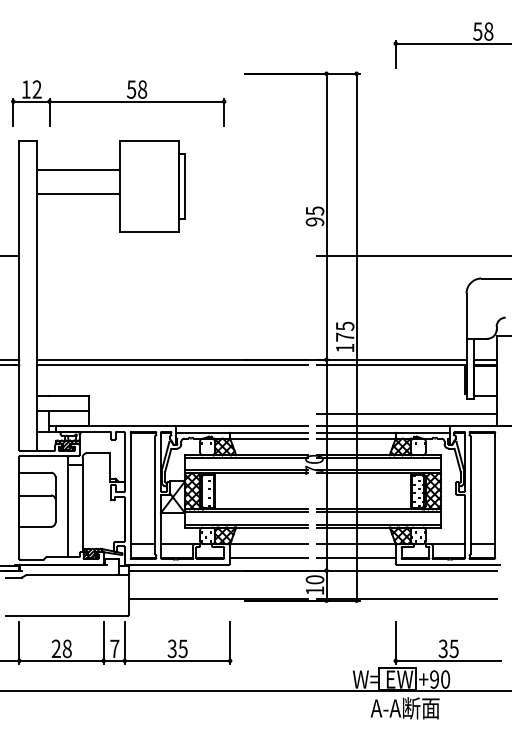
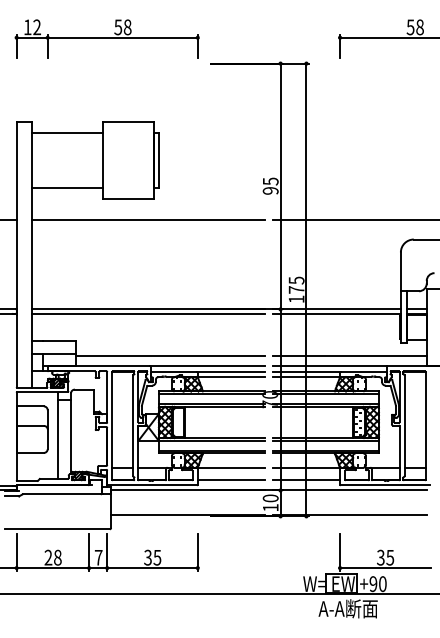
part: (118, 103) -> (107, 39), moved
line: (78, 170) -> (67, 132), moved
line: (78, 193) -> (67, 187), moved
line: (172, 255) -> (148, 219), added
line: (198, 414) -> (170, 356), added

